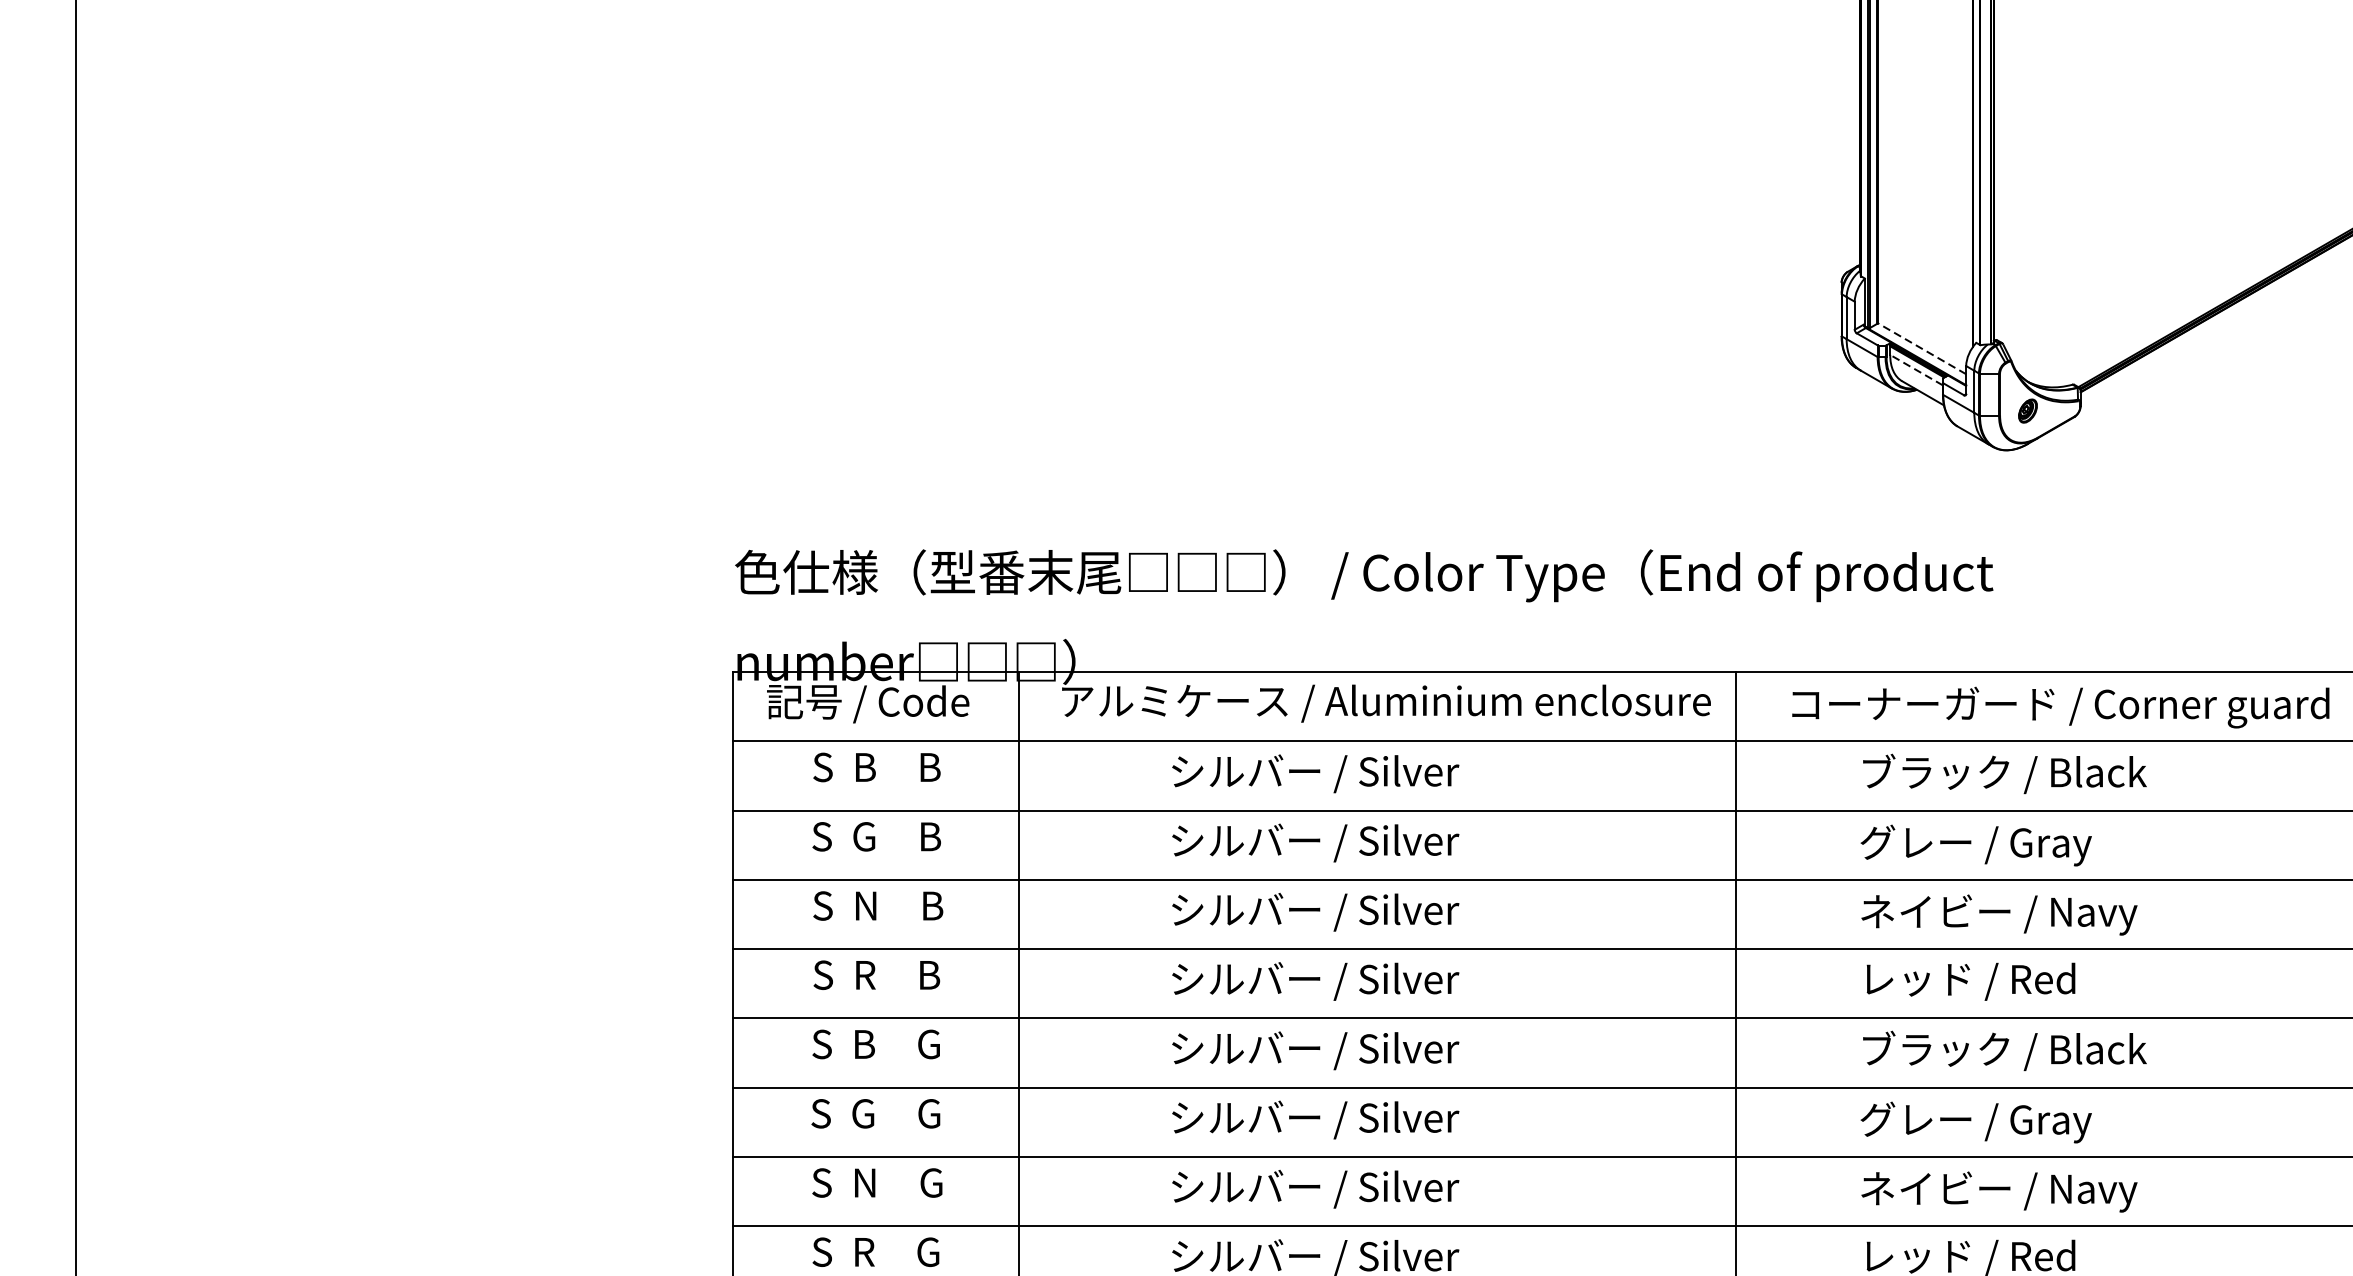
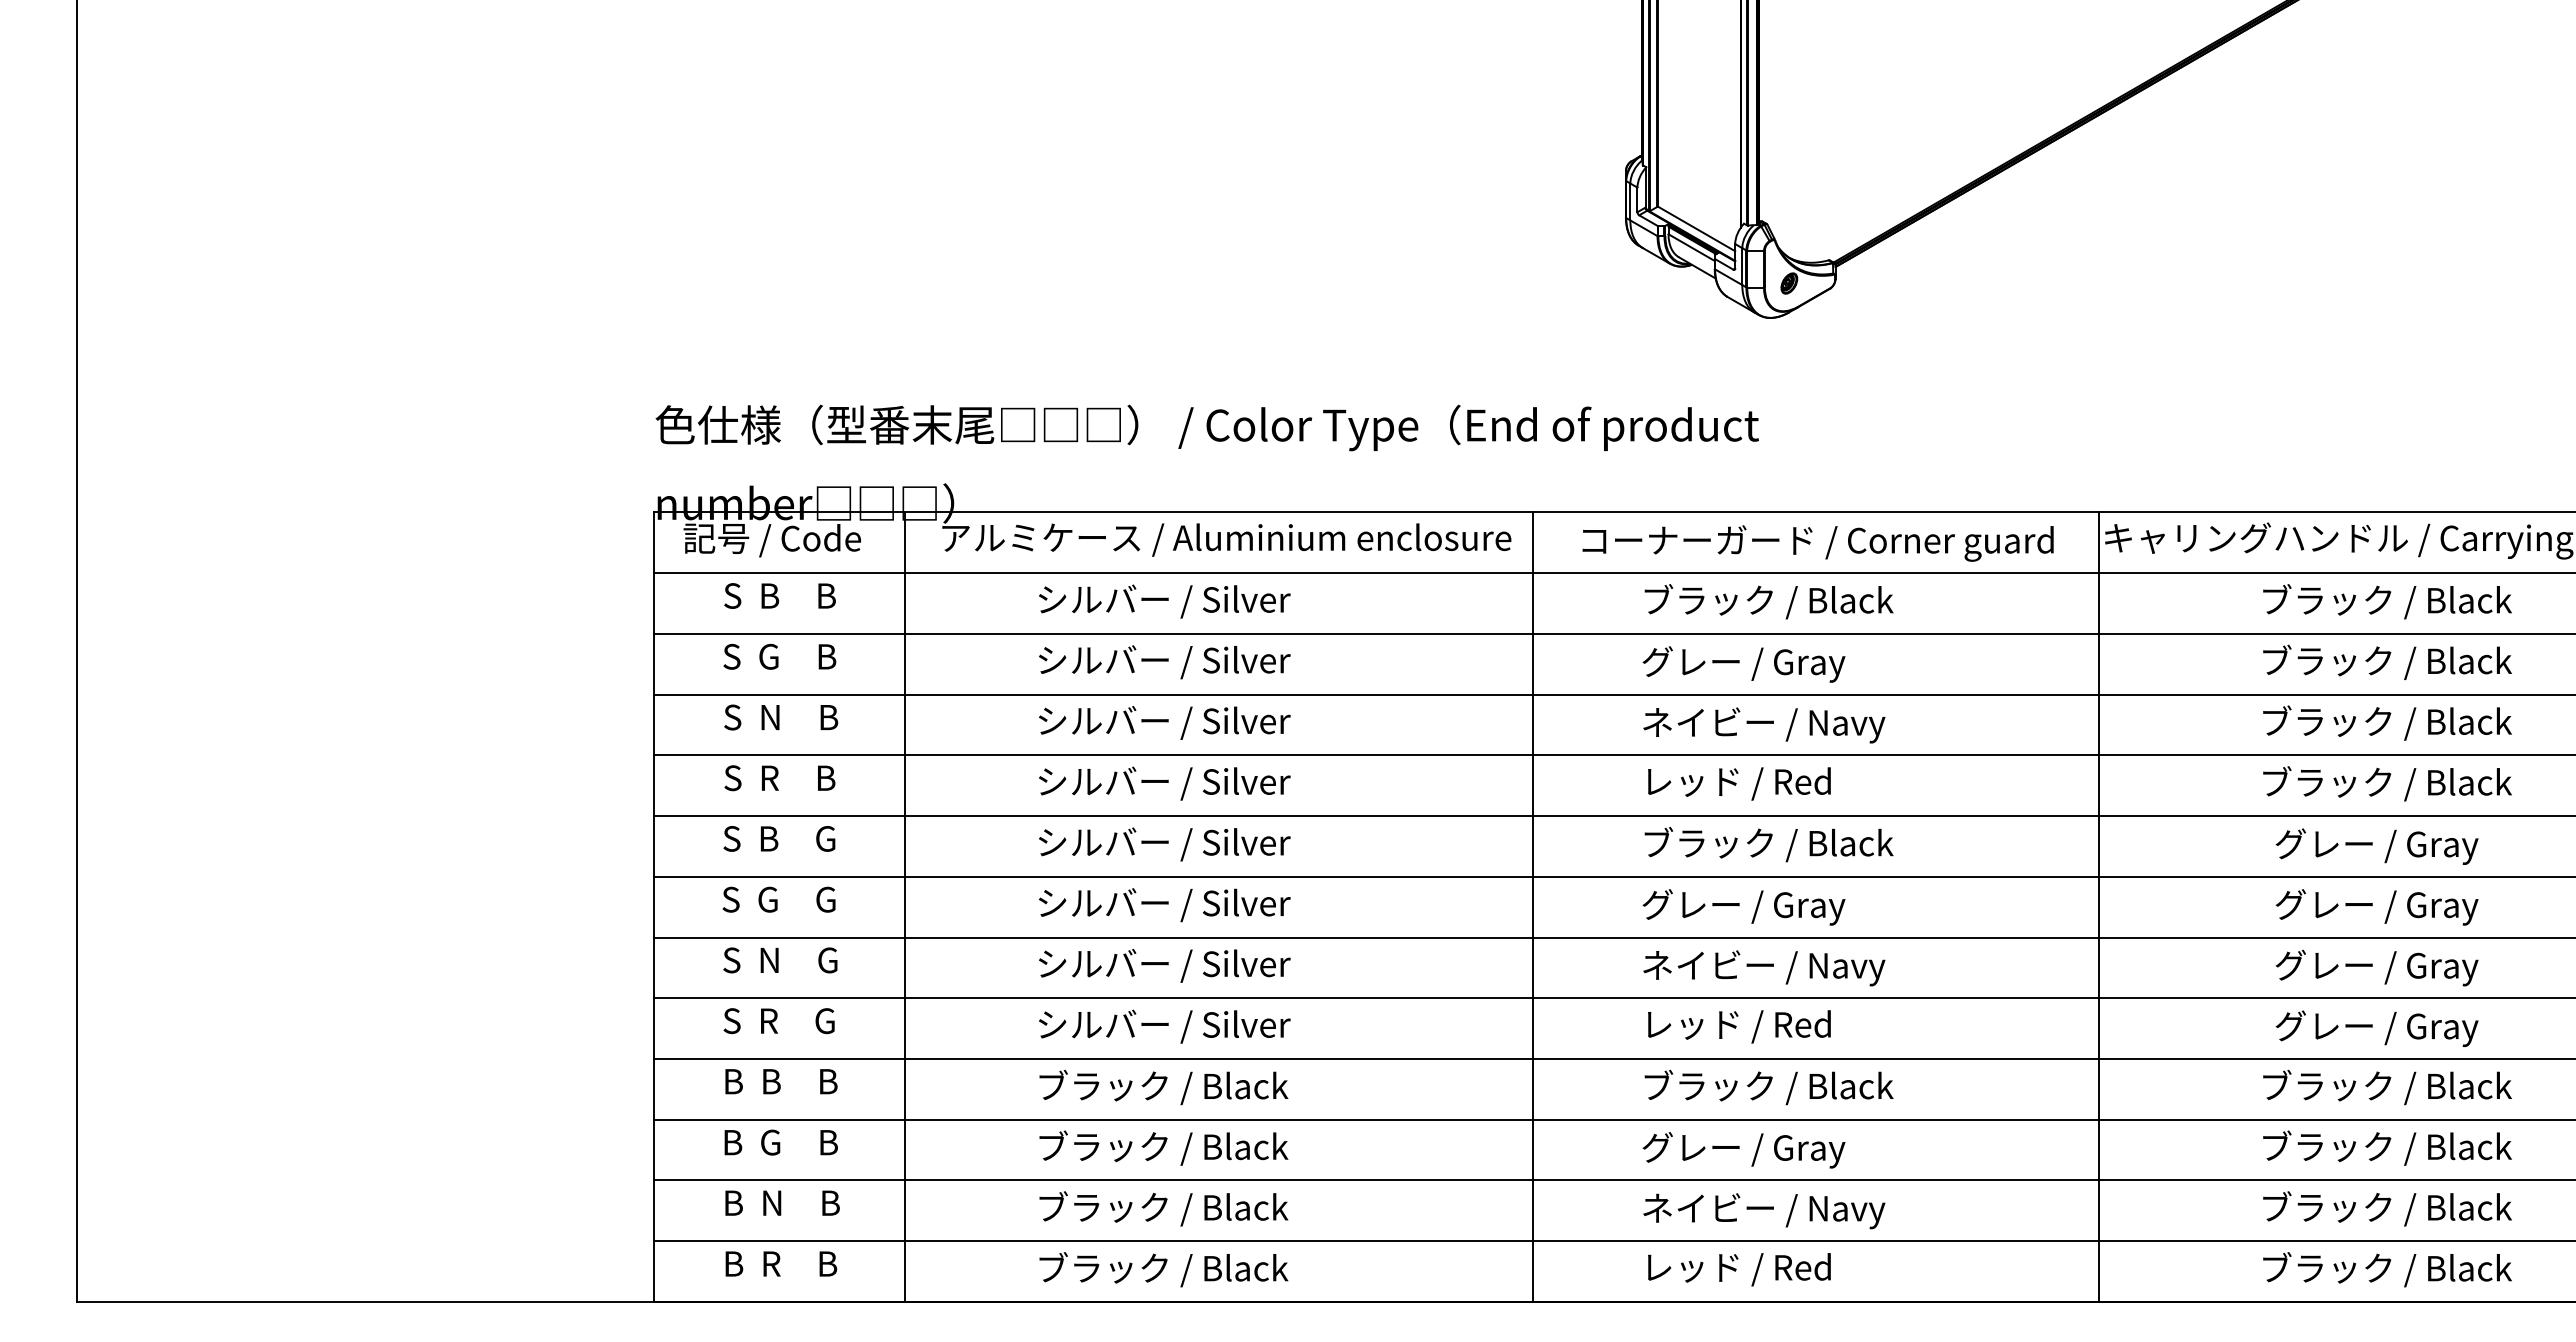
line: (1922, 348) -> (1696, 228), dashed -> solid
line: (1916, 370) -> (1691, 247), dashed -> solid

